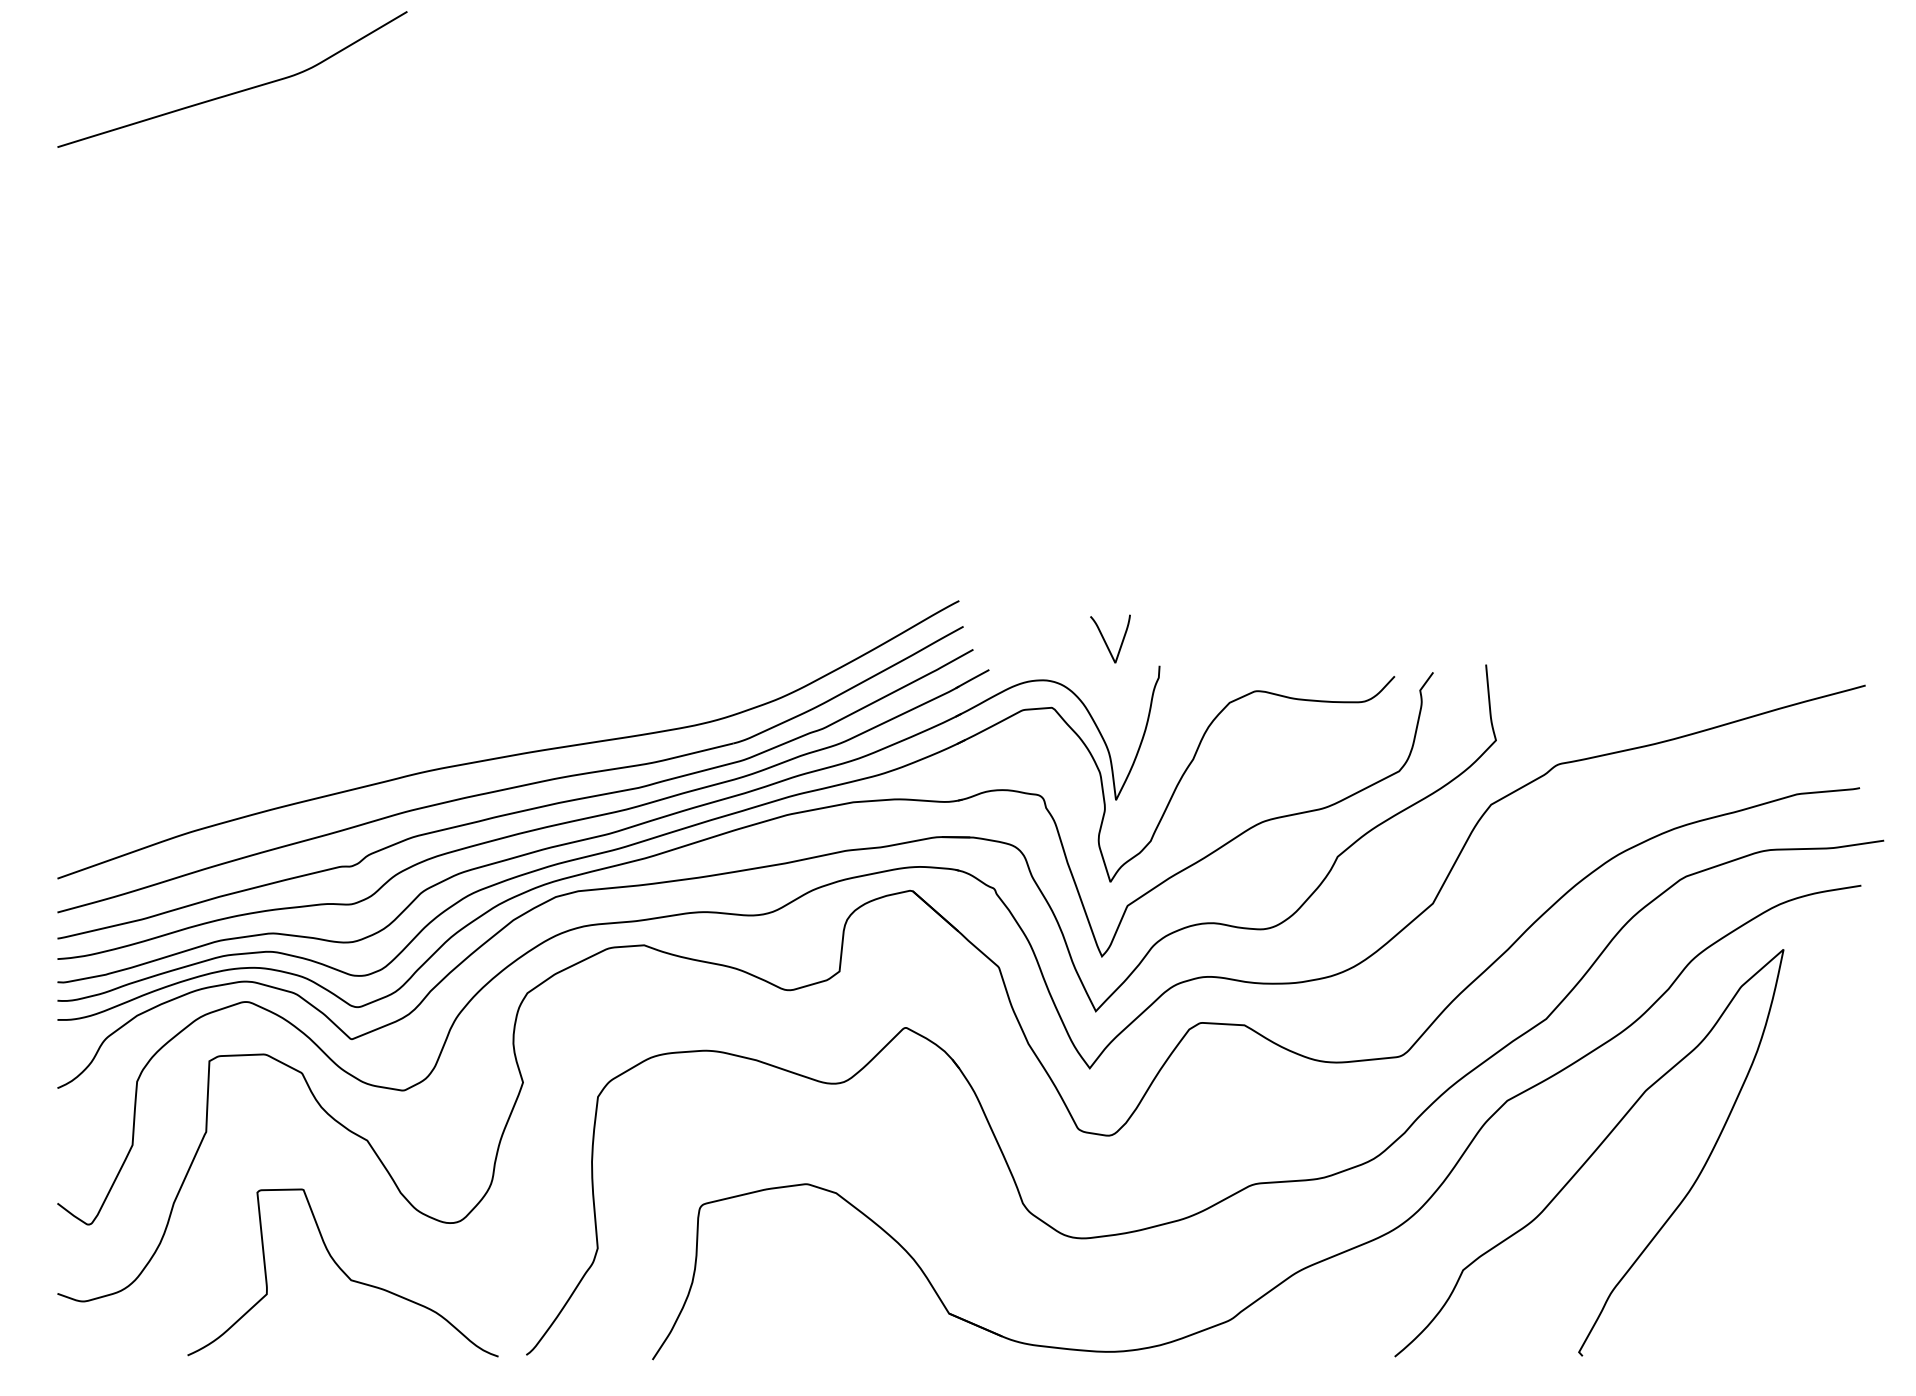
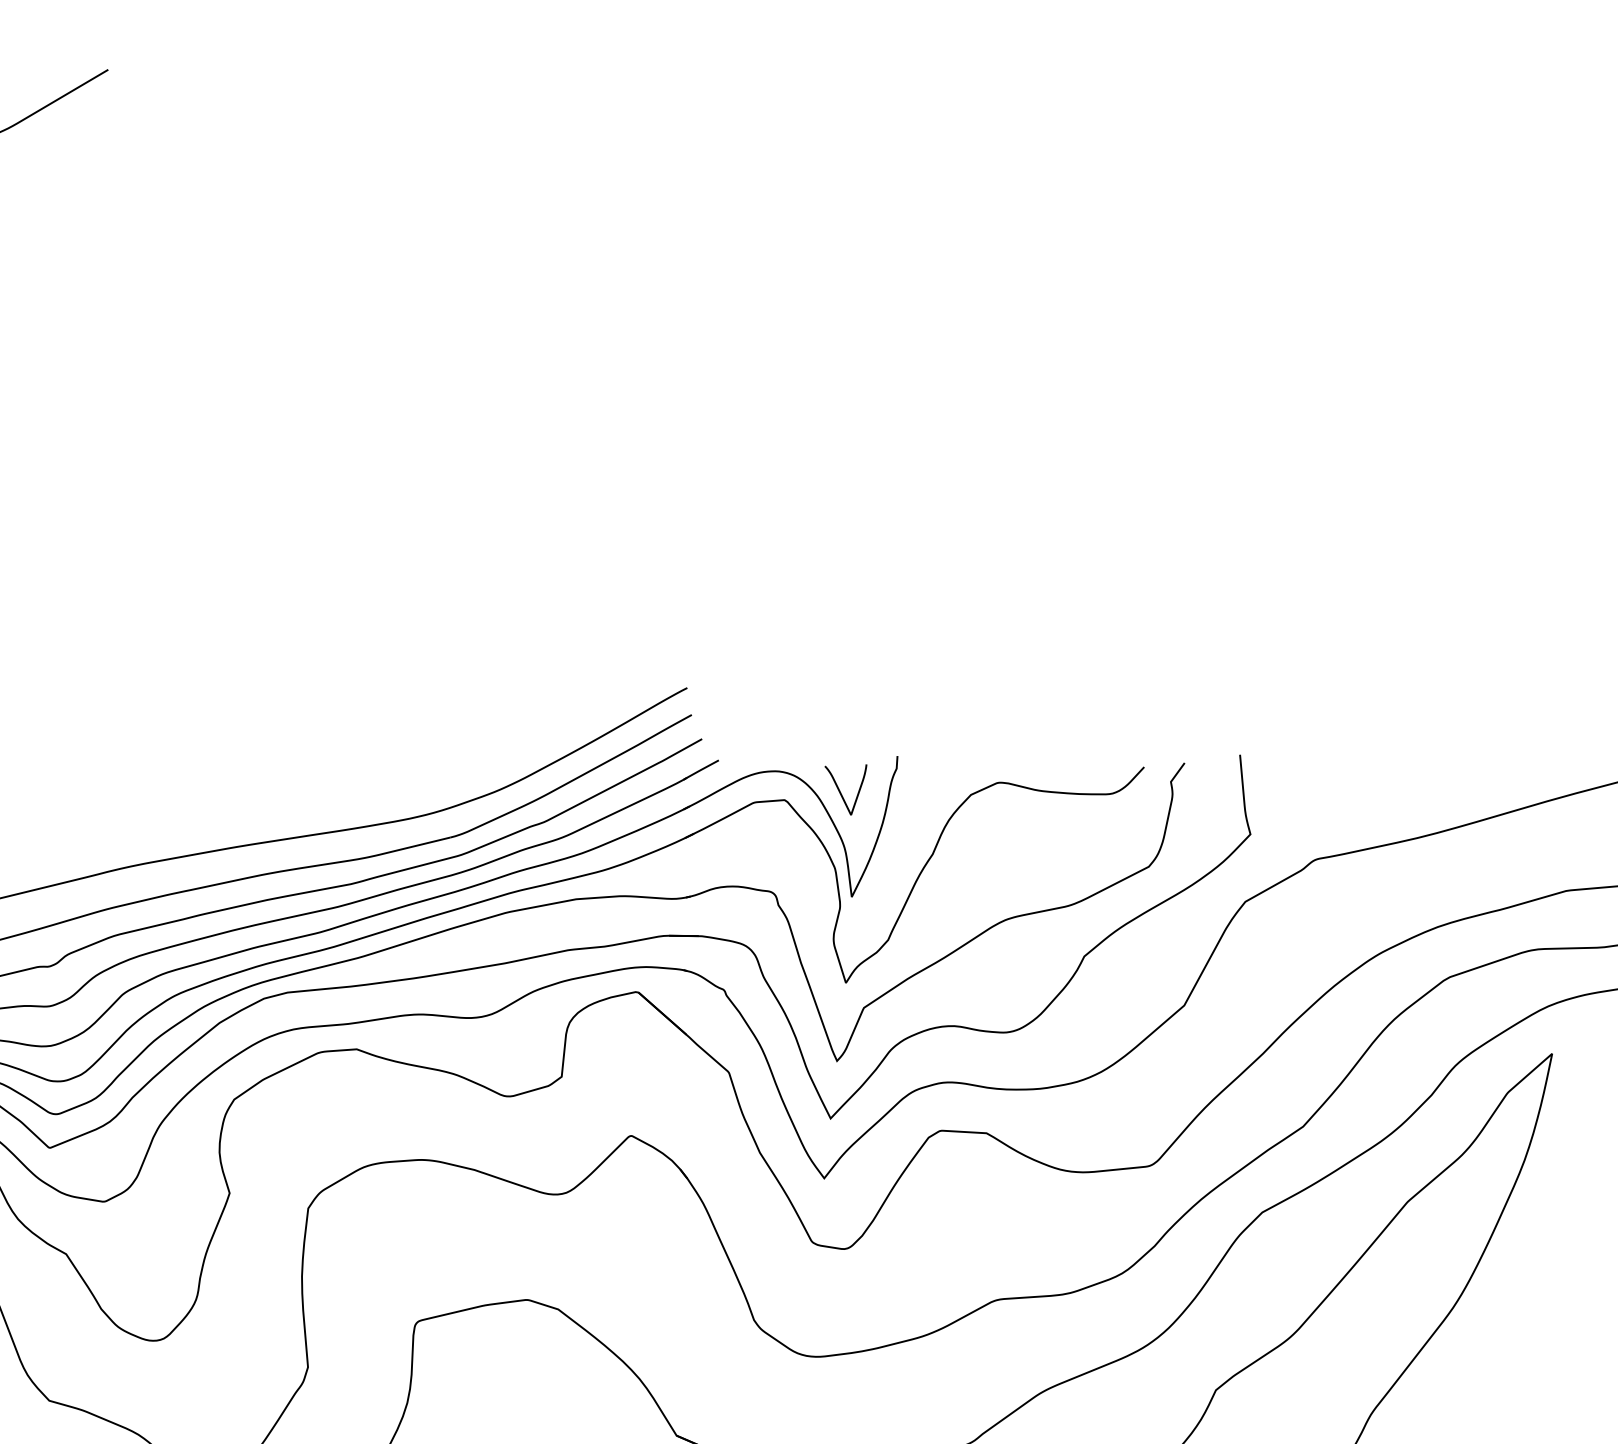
curve: (1105, 640) -> (840, 791), moved

